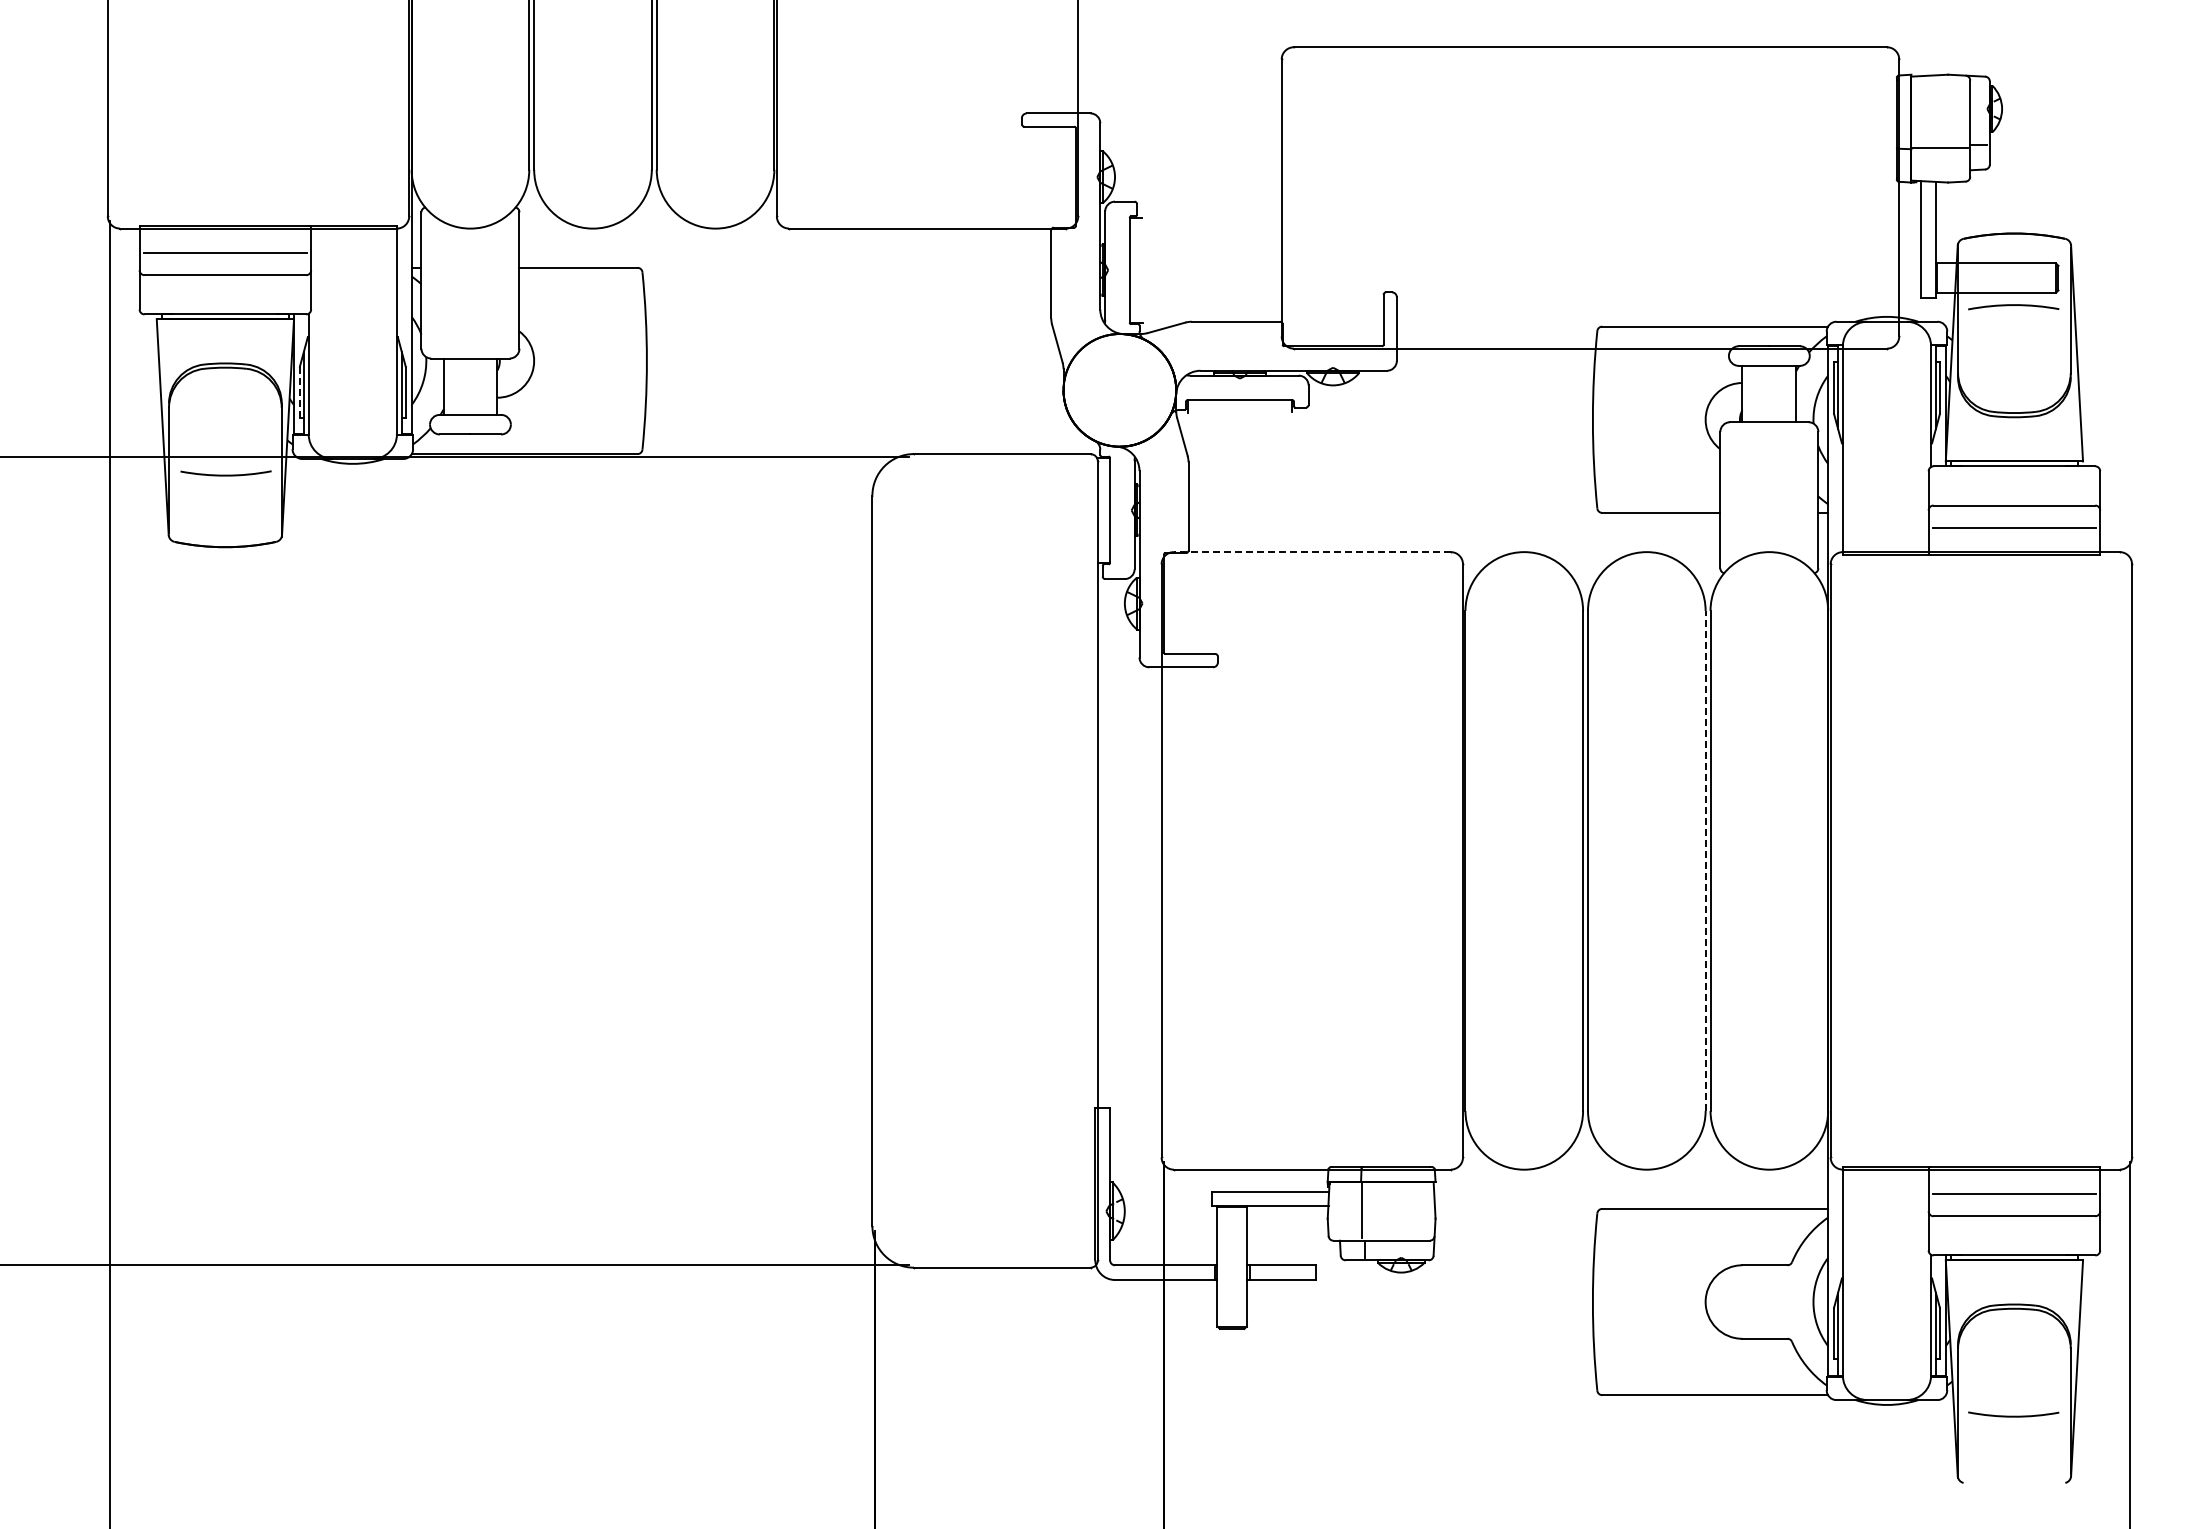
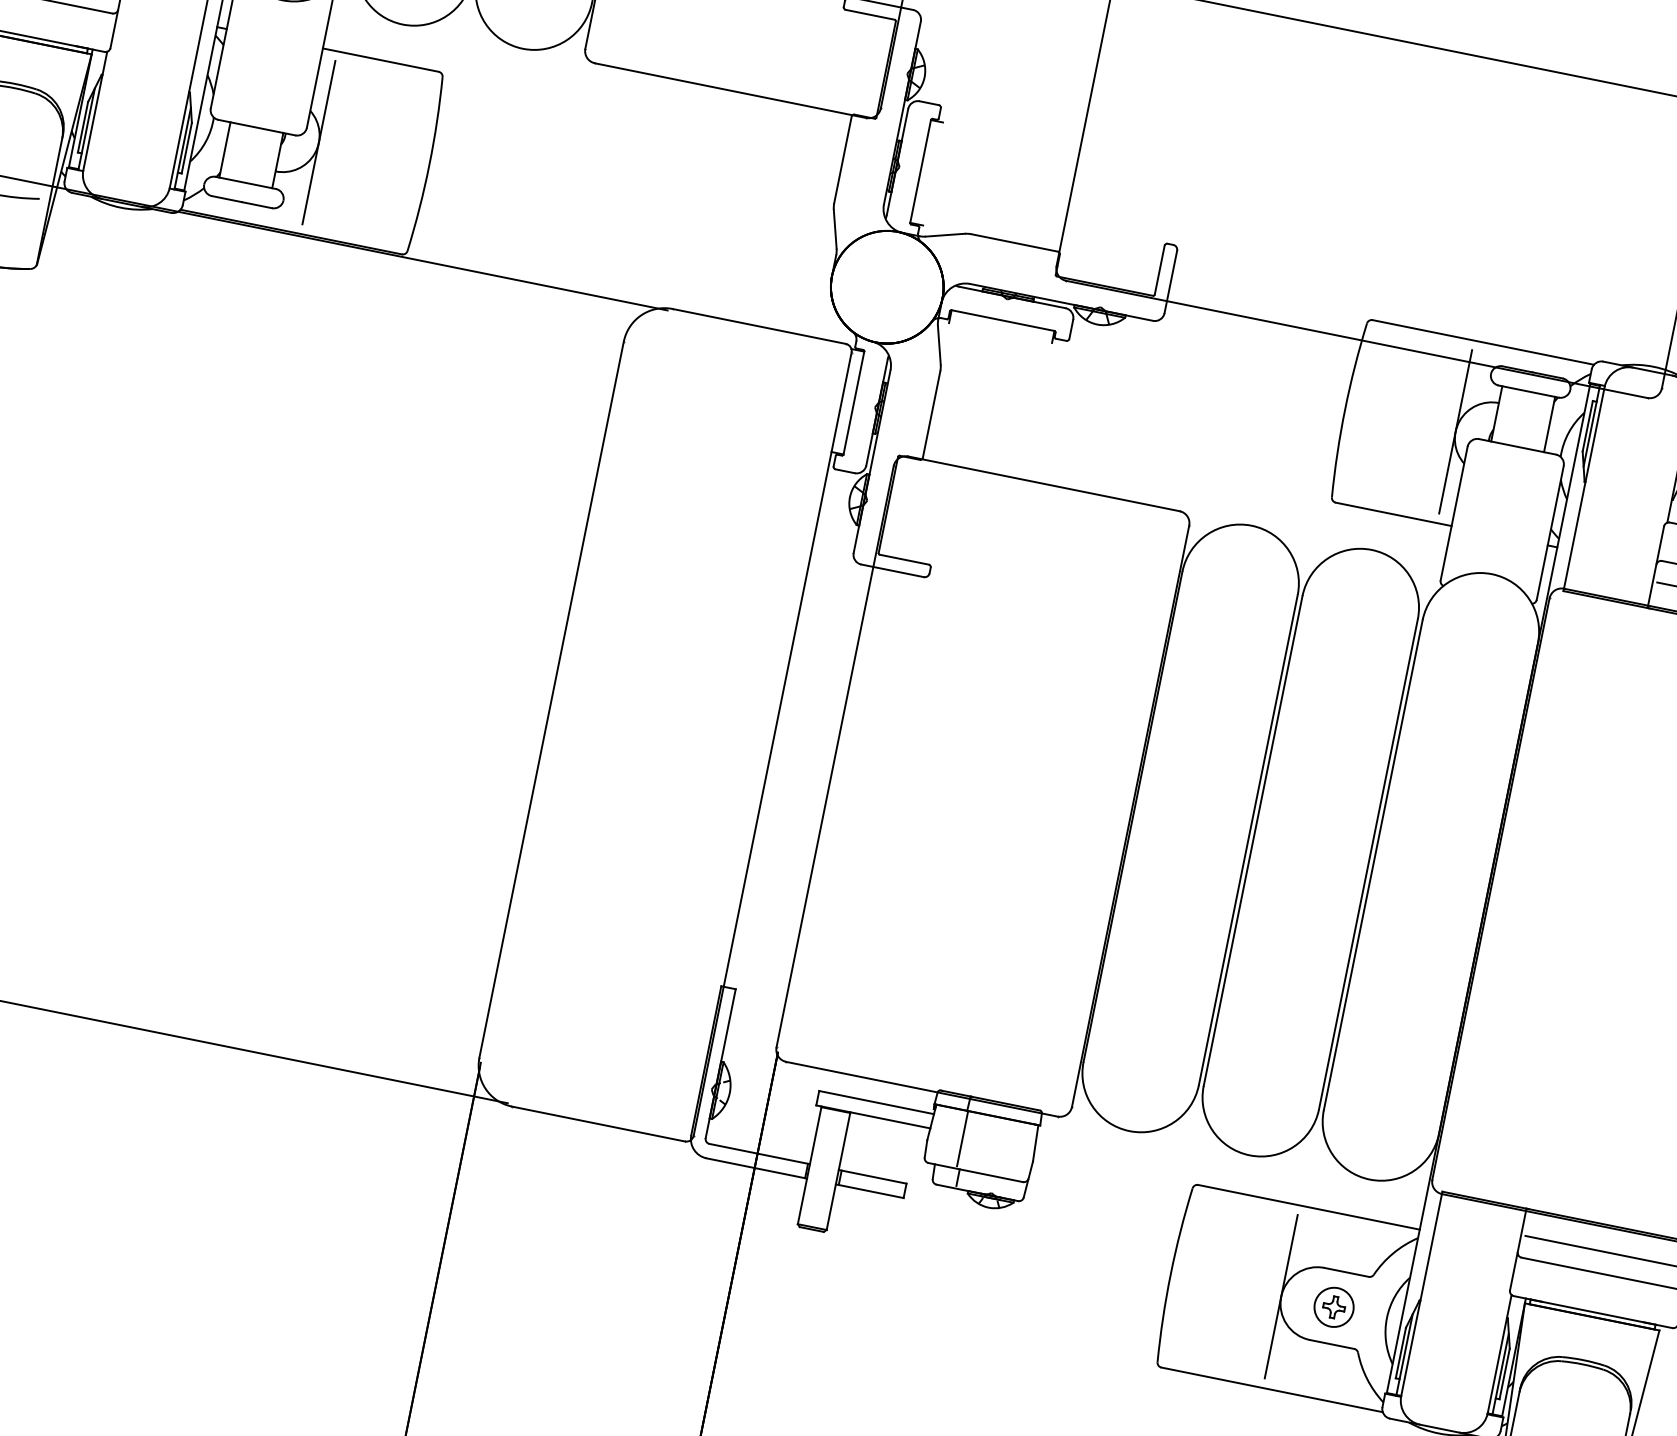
line: (534, 360) -> (319, 142), added
line: (299, 392) -> (82, 127), dashed -> solid
line: (1705, 419) -> (1455, 431), added
line: (1311, 552) -> (1043, 484), dashed -> solid
line: (1705, 860) -> (1368, 863), dashed -> solid
line: (1705, 1301) -> (1281, 1296), added
part: (1759, 1301) -> (1334, 1306), added

